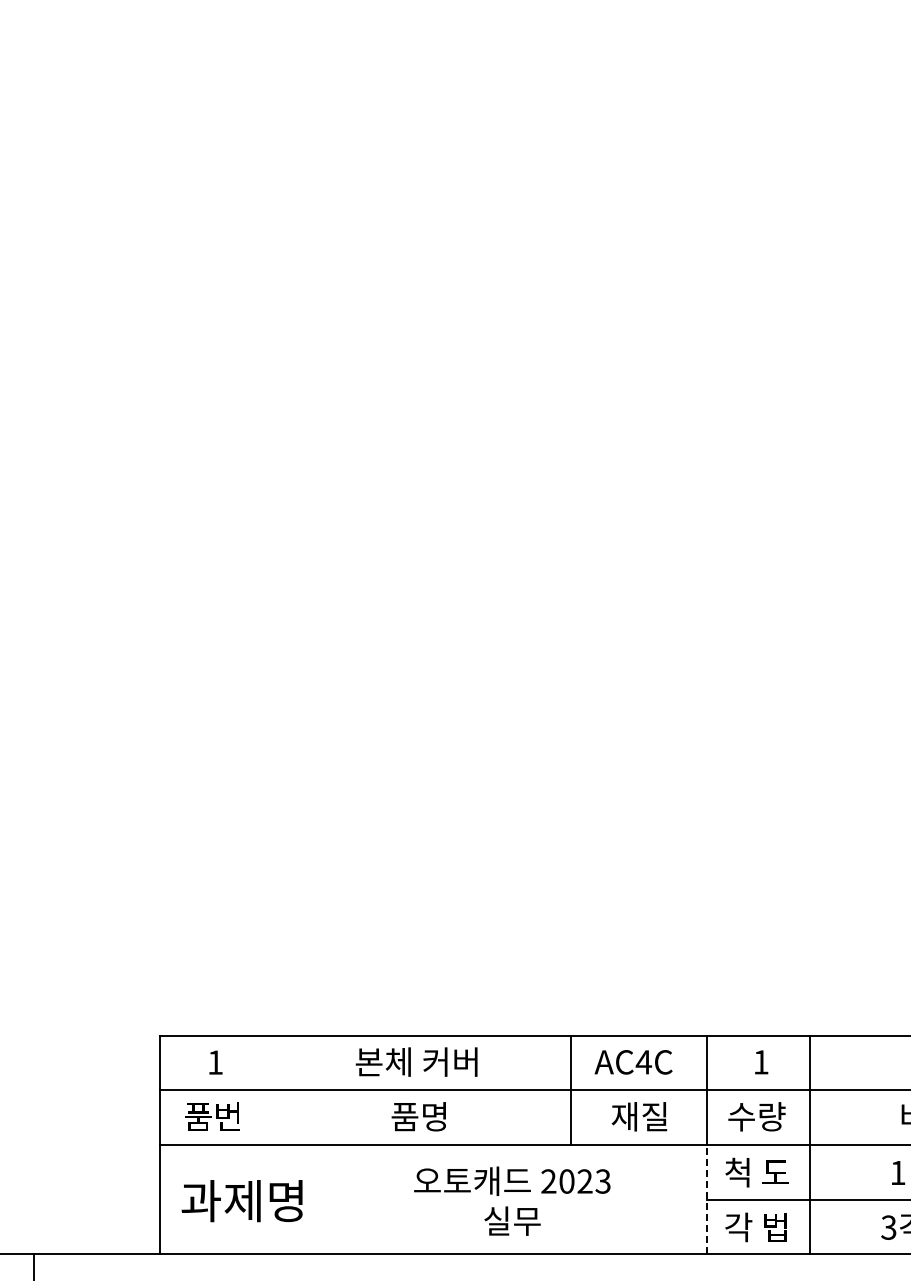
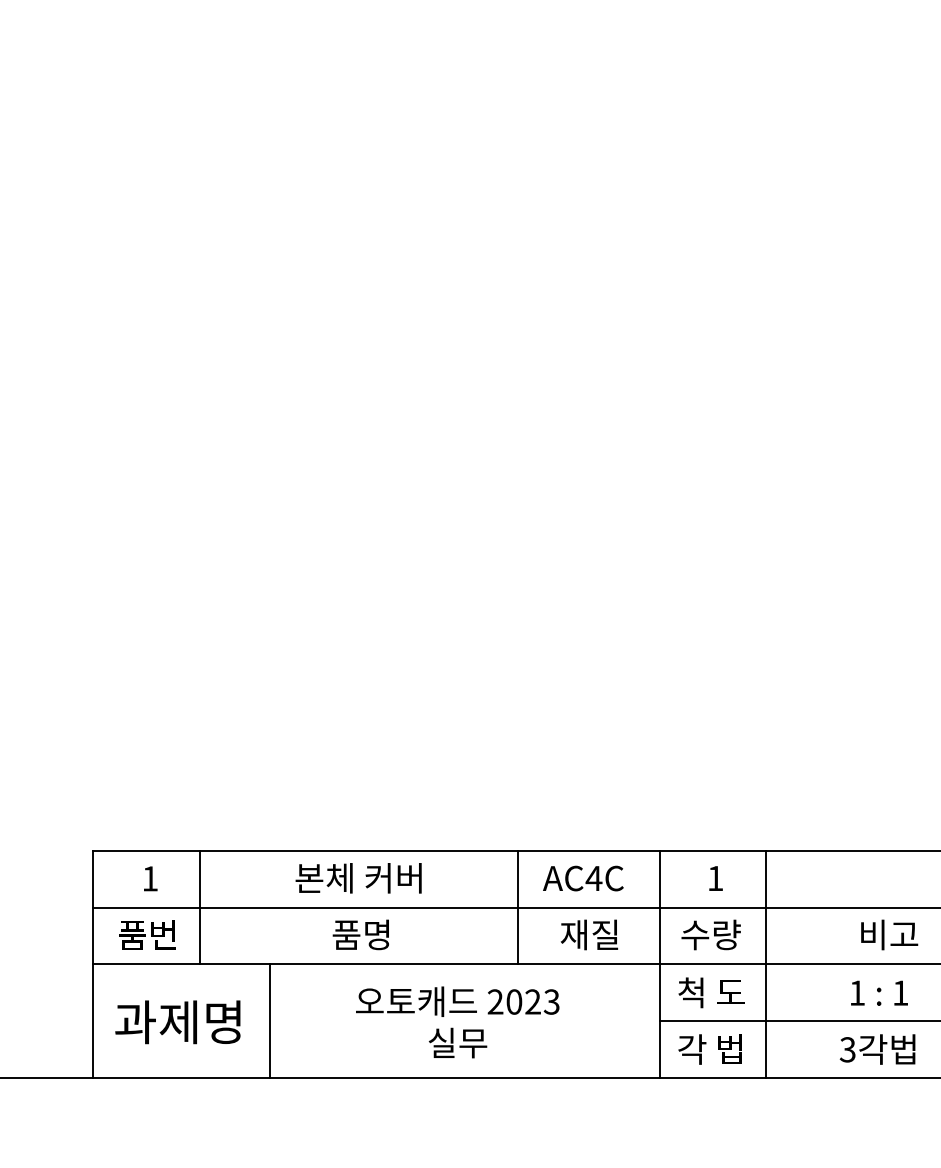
line: (263, 1090) -> (199, 907), added
line: (331, 1199) -> (270, 1020), added
line: (707, 1199) -> (659, 1020), dashed -> solid

